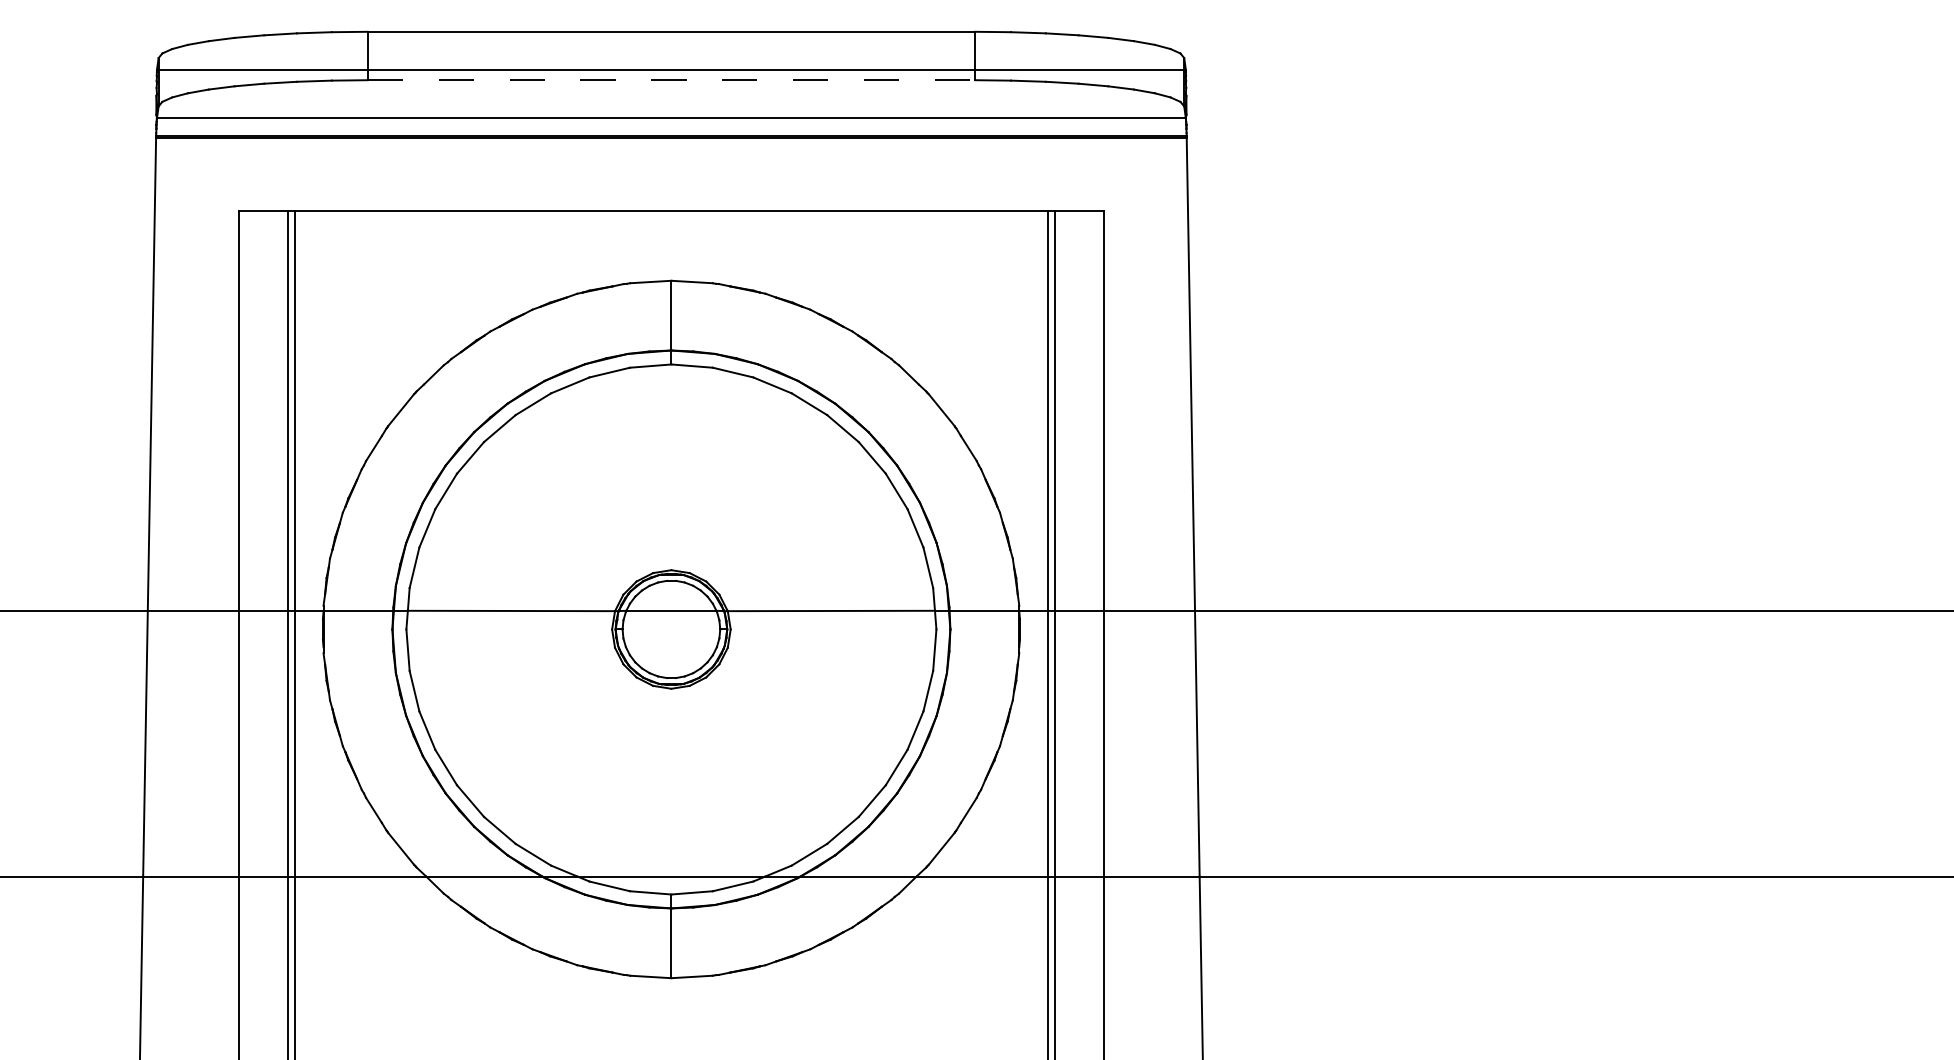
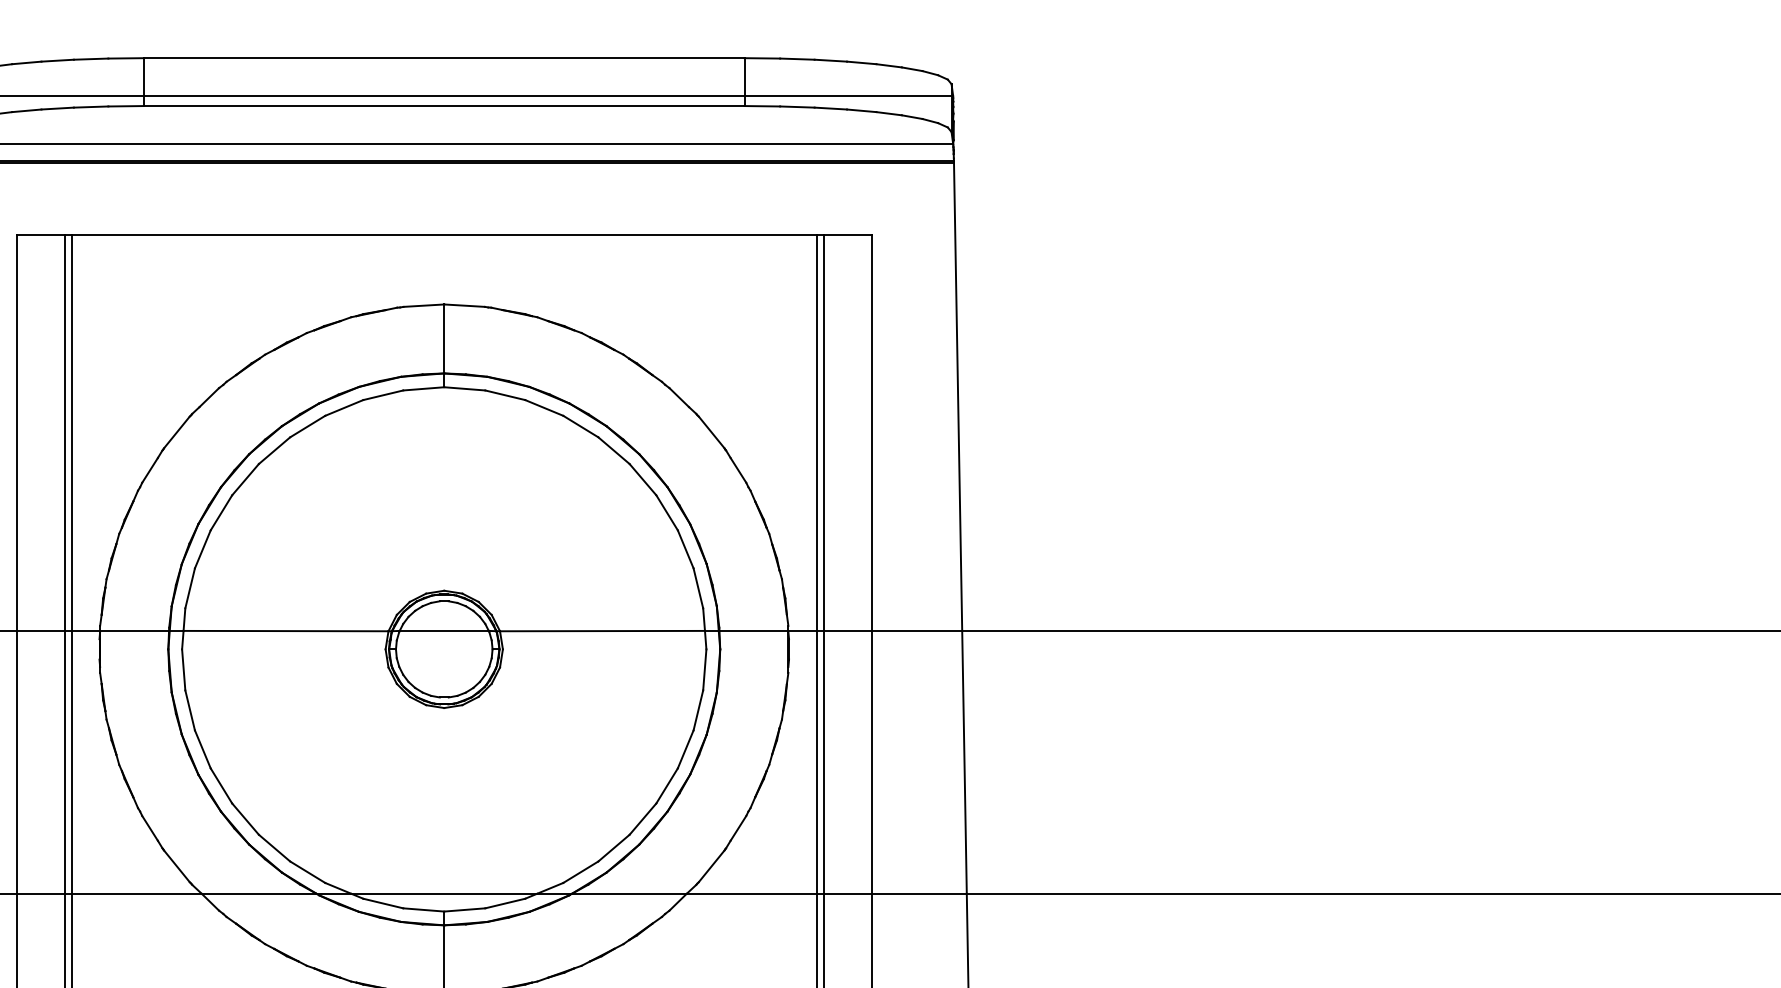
line: (671, 80) -> (444, 106), dashed -> solid

